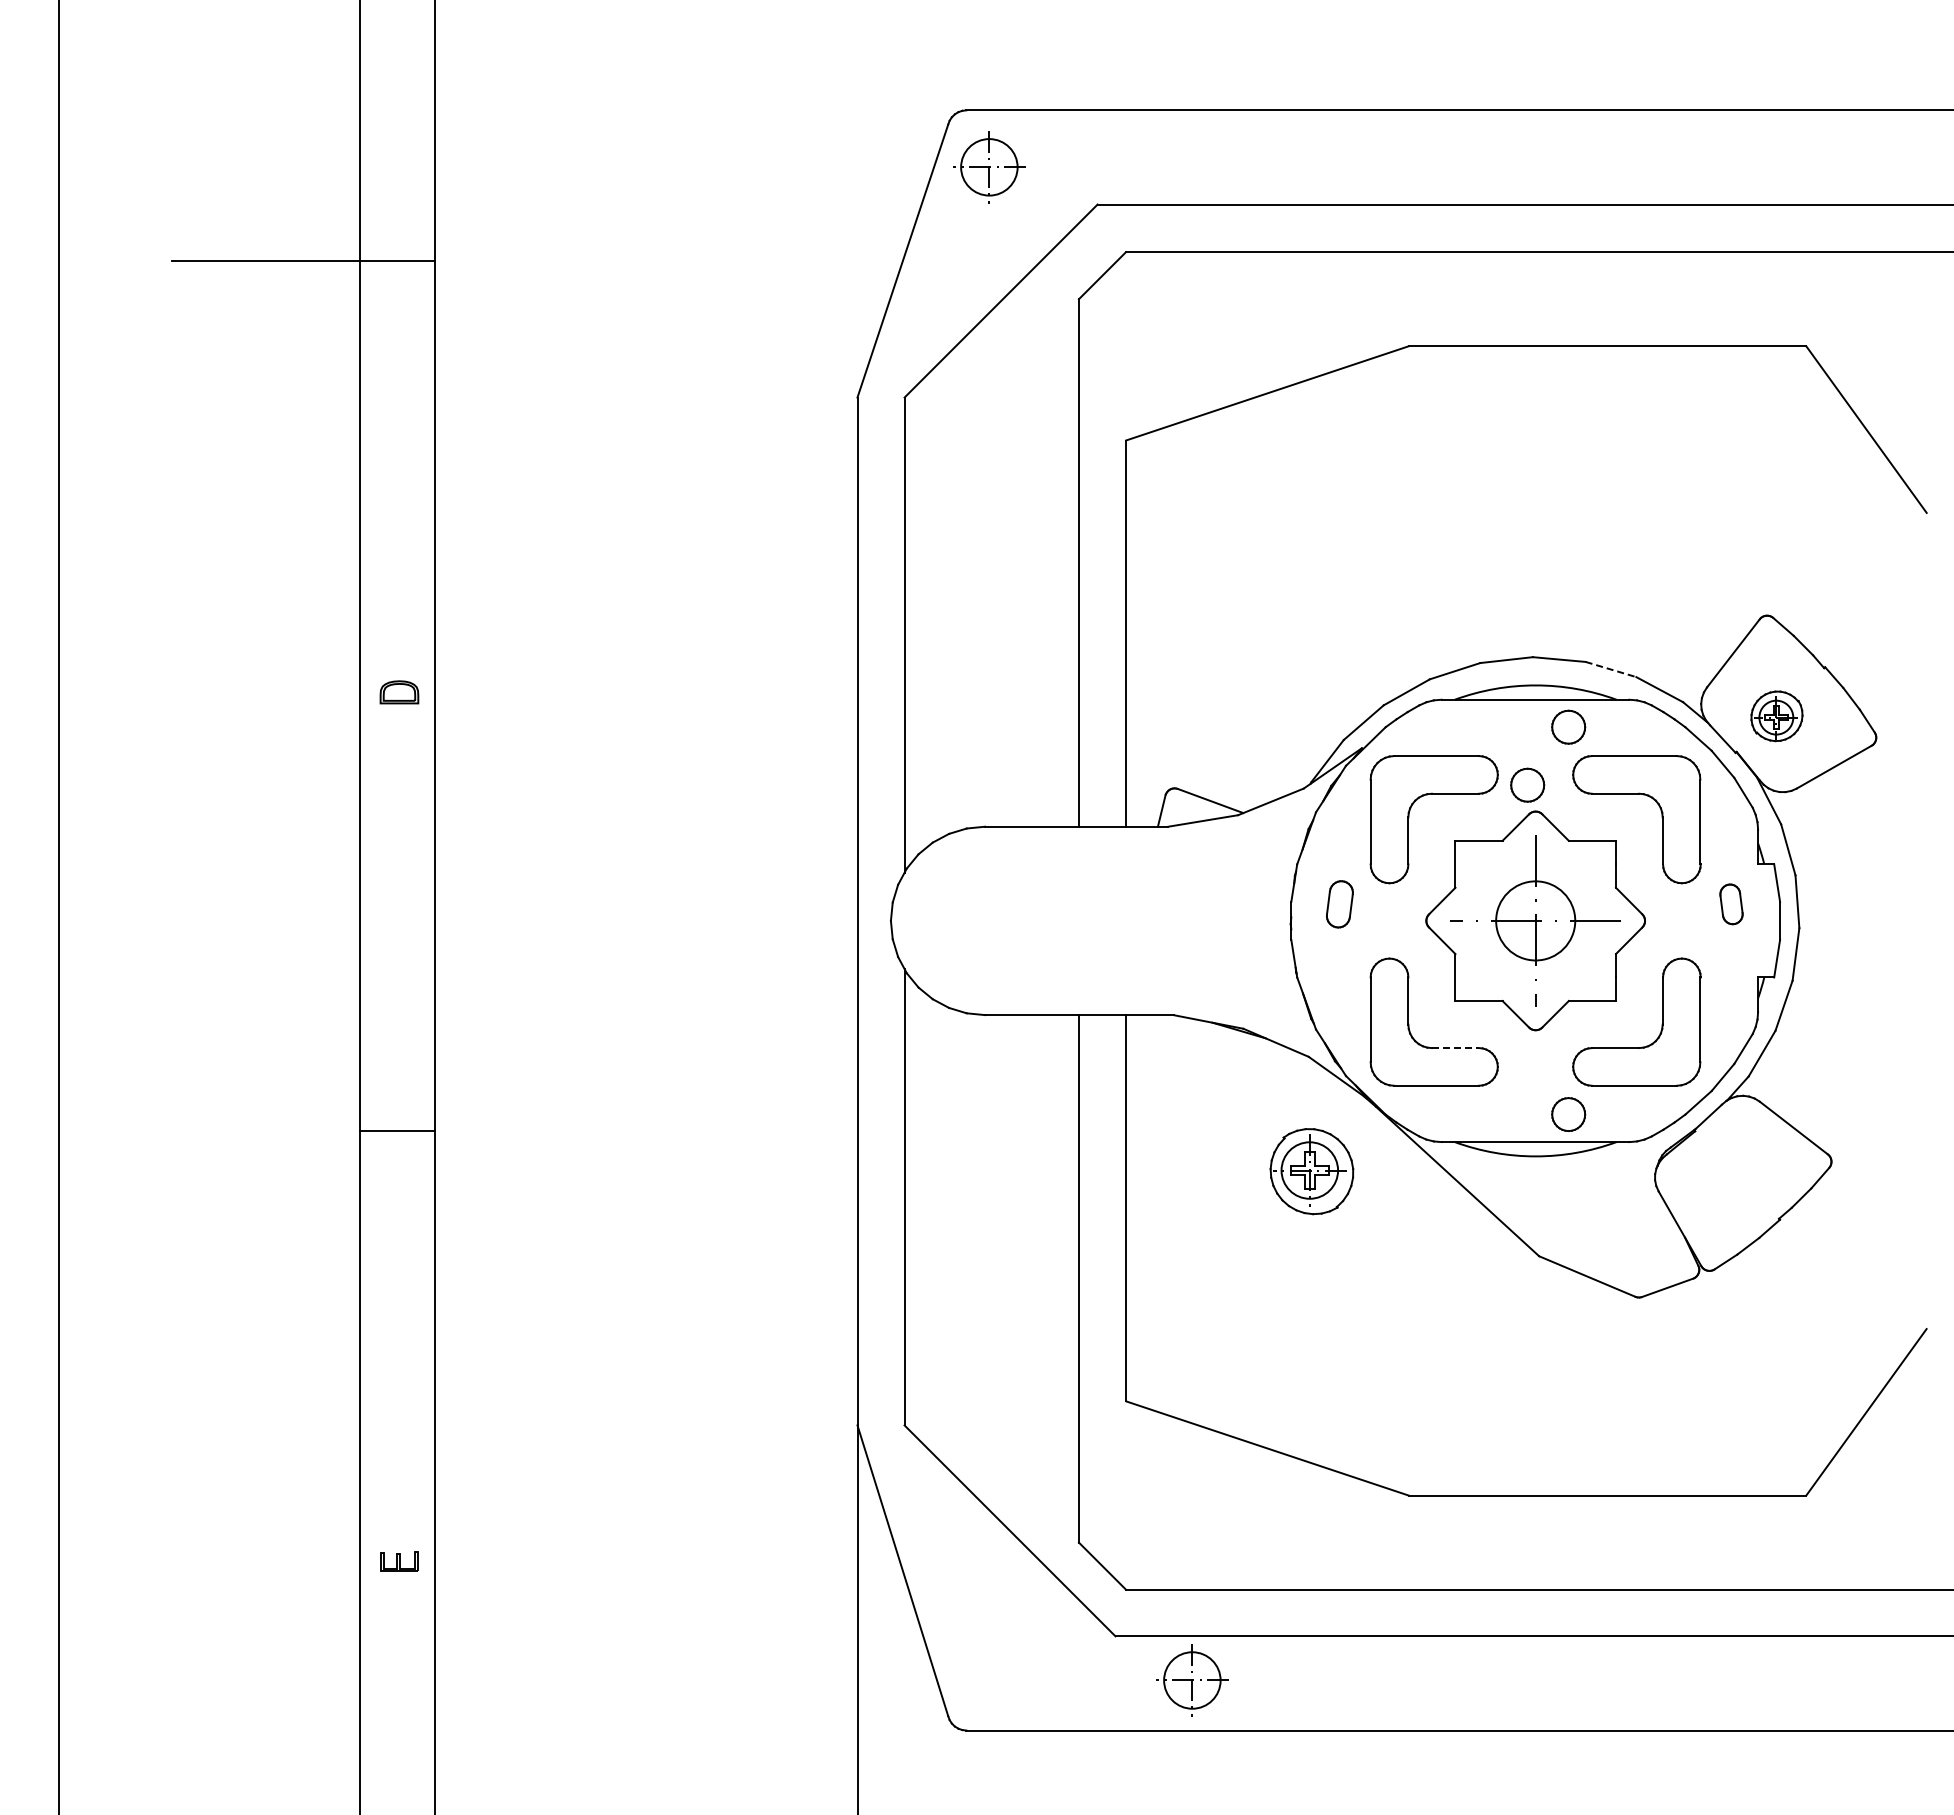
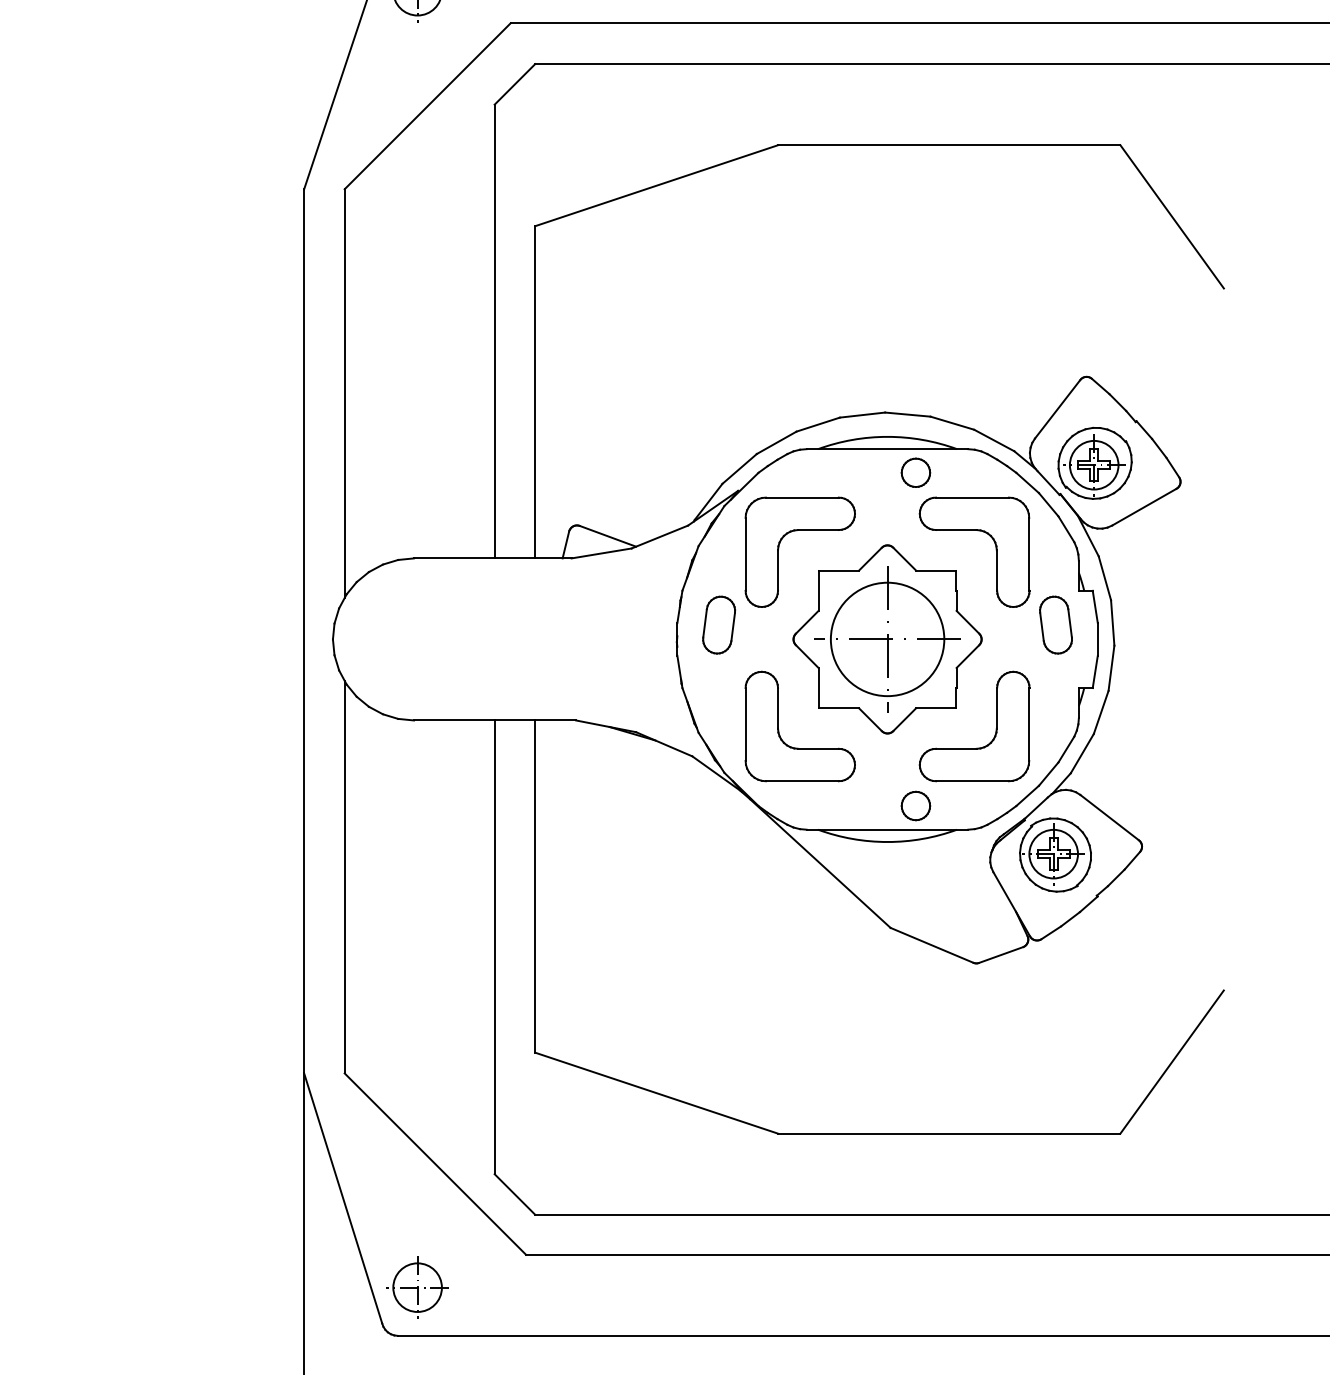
line: (1611, 669) -> (952, 423), dashed -> solid
part: (1776, 716) -> (1094, 463), size x1.67
part: (1527, 784) -> (880, 522), removed
part: (1339, 904) -> (718, 625), size x1.43
part: (1731, 904) -> (1056, 625), size x1.67
circle: (1535, 920) -> (887, 639), size x1.67
line: (1455, 1048) -> (818, 749), dashed -> solid
part: (1311, 1171) -> (1055, 854), moved
part: (1192, 1680) -> (417, 1287), moved

